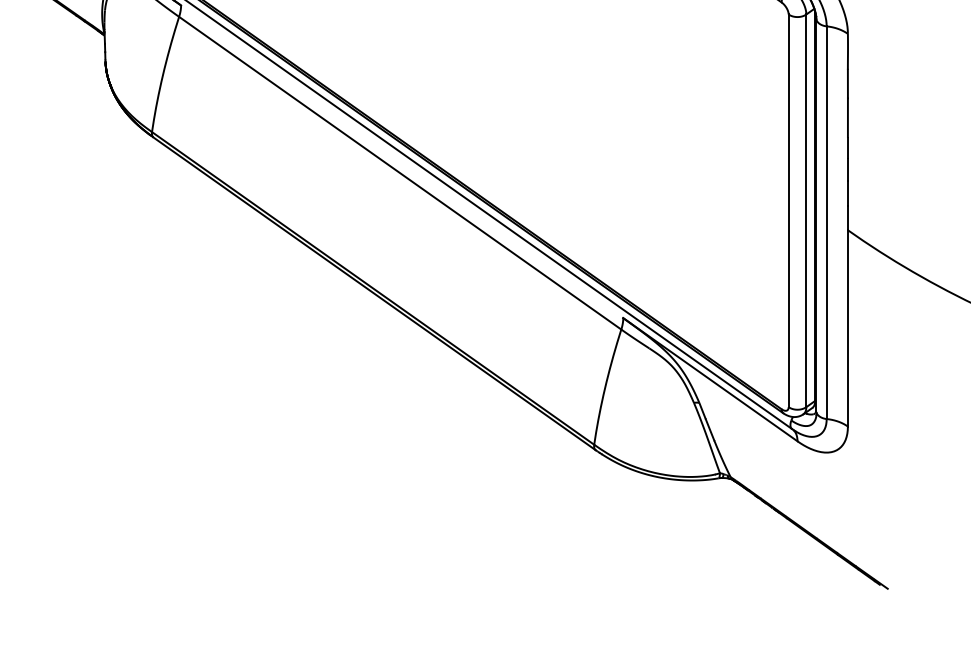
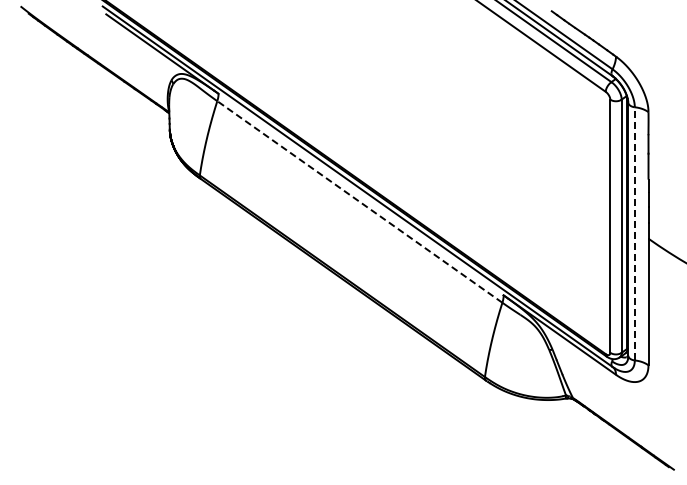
line: (399, 172) -> (359, 201), solid -> dashed
line: (826, 222) -> (634, 233), solid -> dashed

